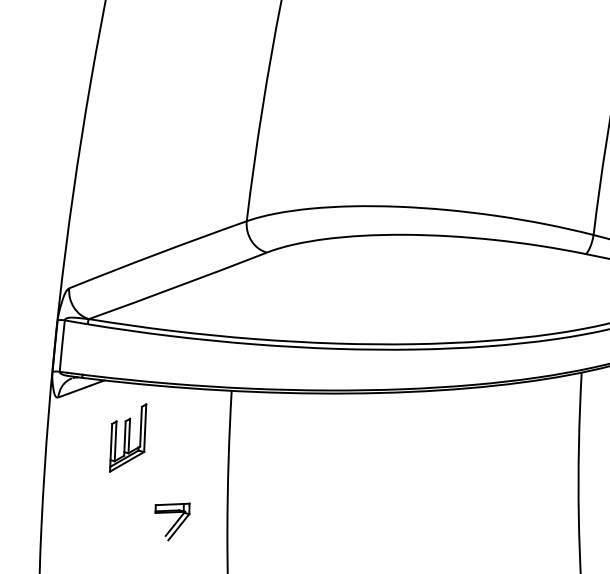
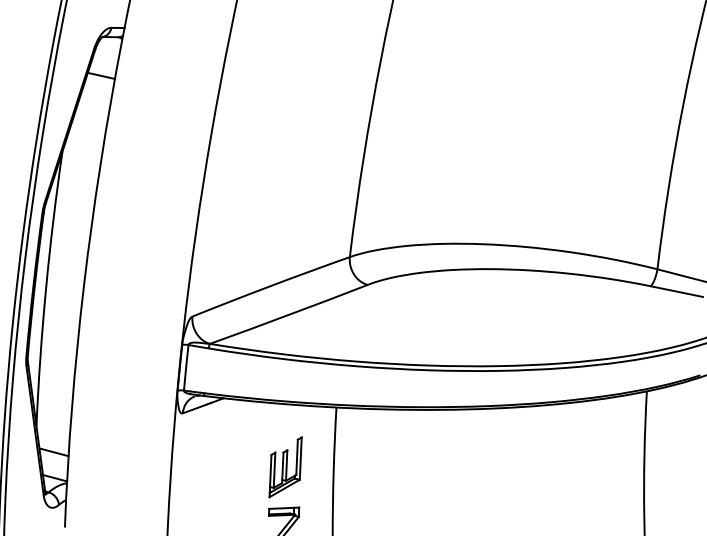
part: (127, 438) -> (285, 467), moved

